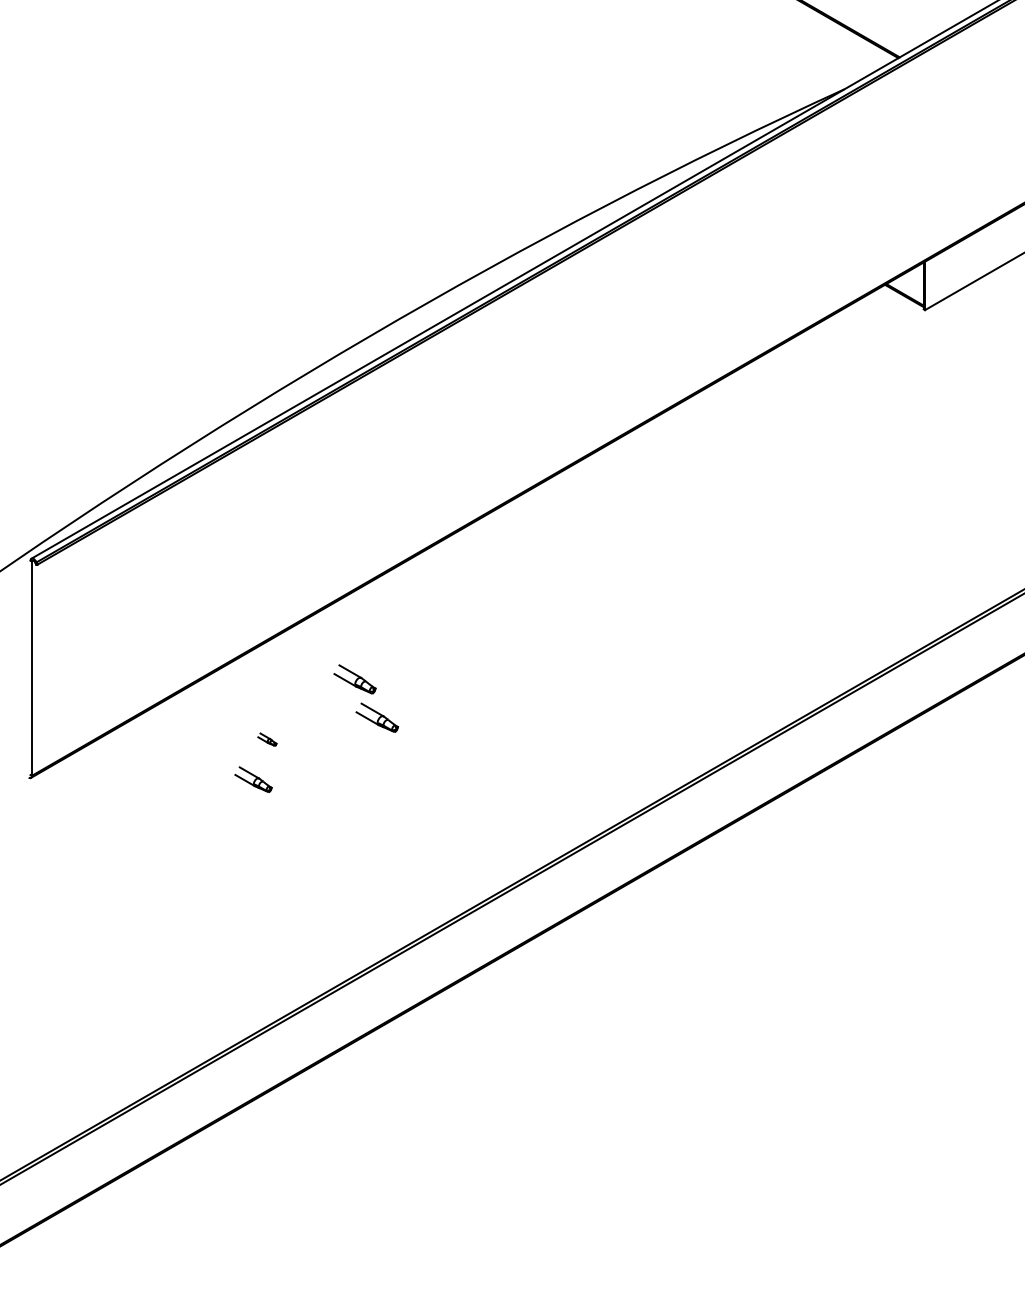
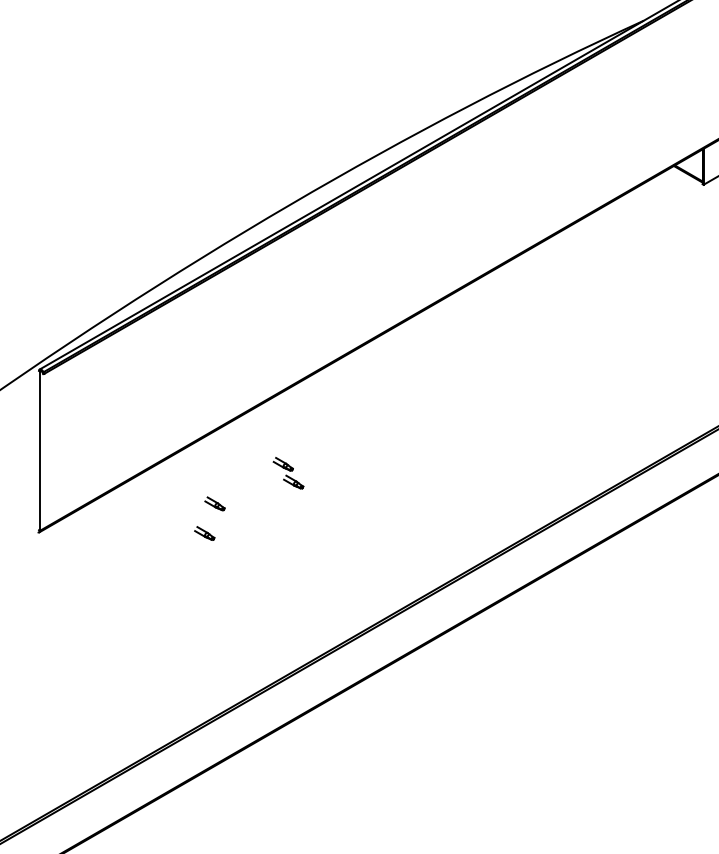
part: (366, 698) -> (288, 473), size x0.62
part: (267, 739) -> (215, 503), size x1.43
part: (253, 779) -> (204, 533), size x0.71

